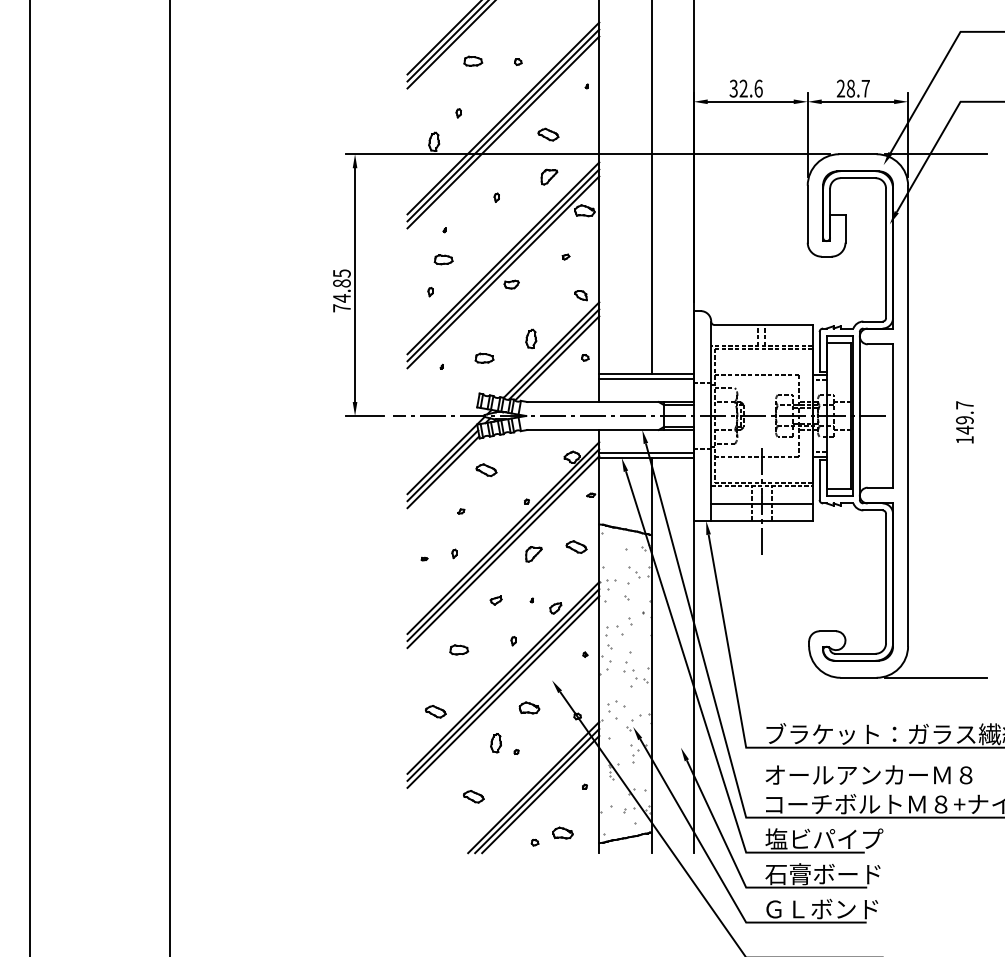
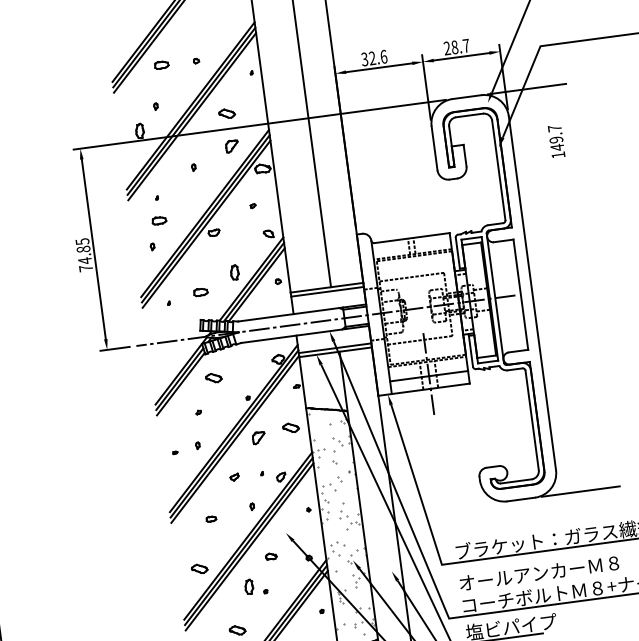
text: (964, 422) -> (556, 141), moved
part: (459, 649) -> (211, 518), size x0.7
part: (529, 707) -> (271, 556), size x0.7

